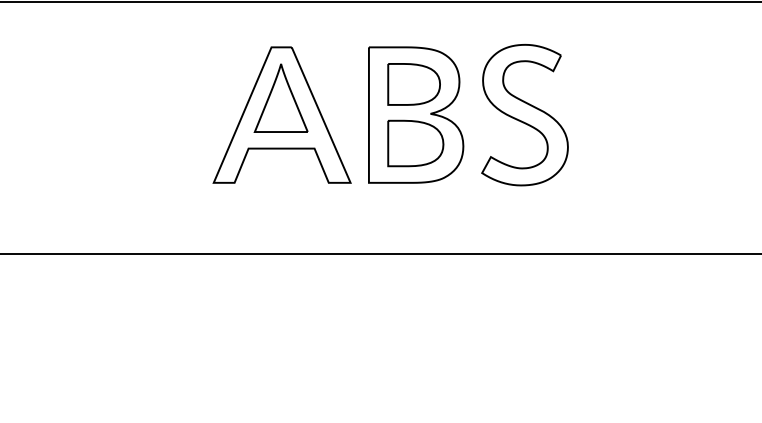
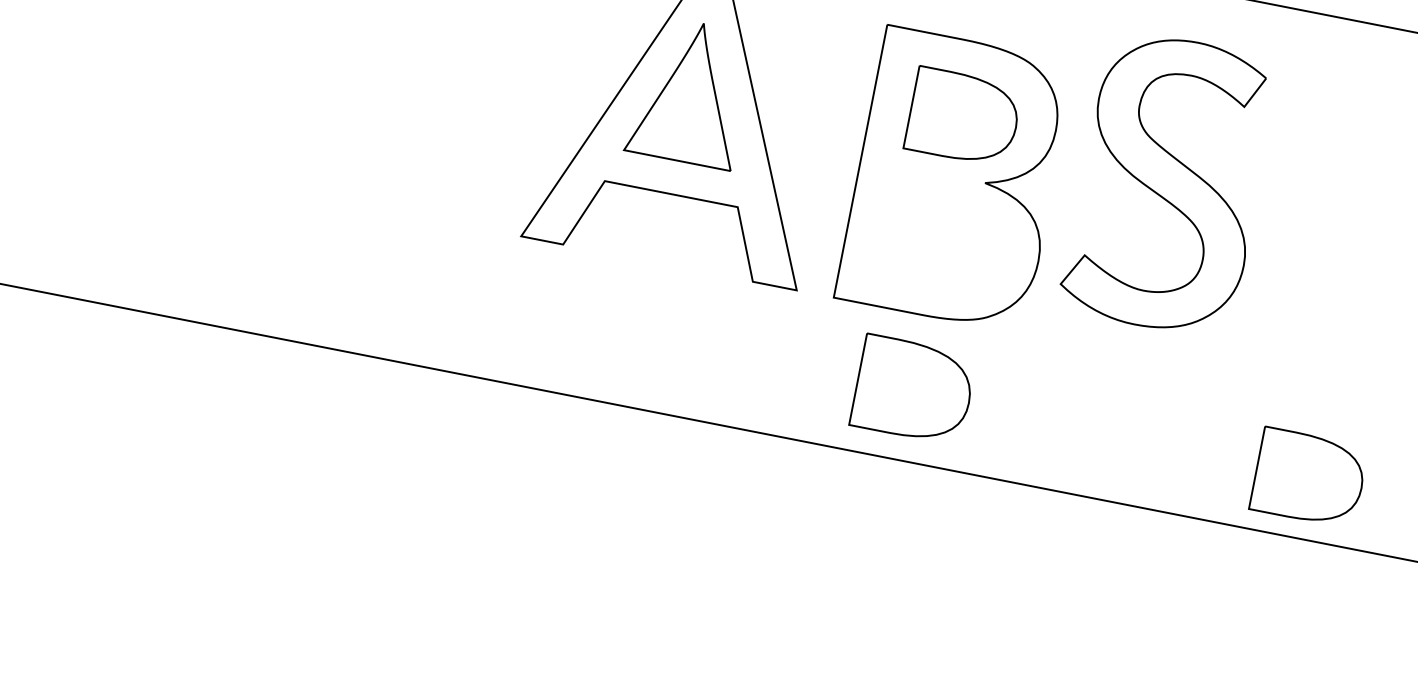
part: (524, 115) -> (1168, 184), moved
part: (415, 143) -> (913, 389), moved
part: (612, 224) -> (1307, 477), added

